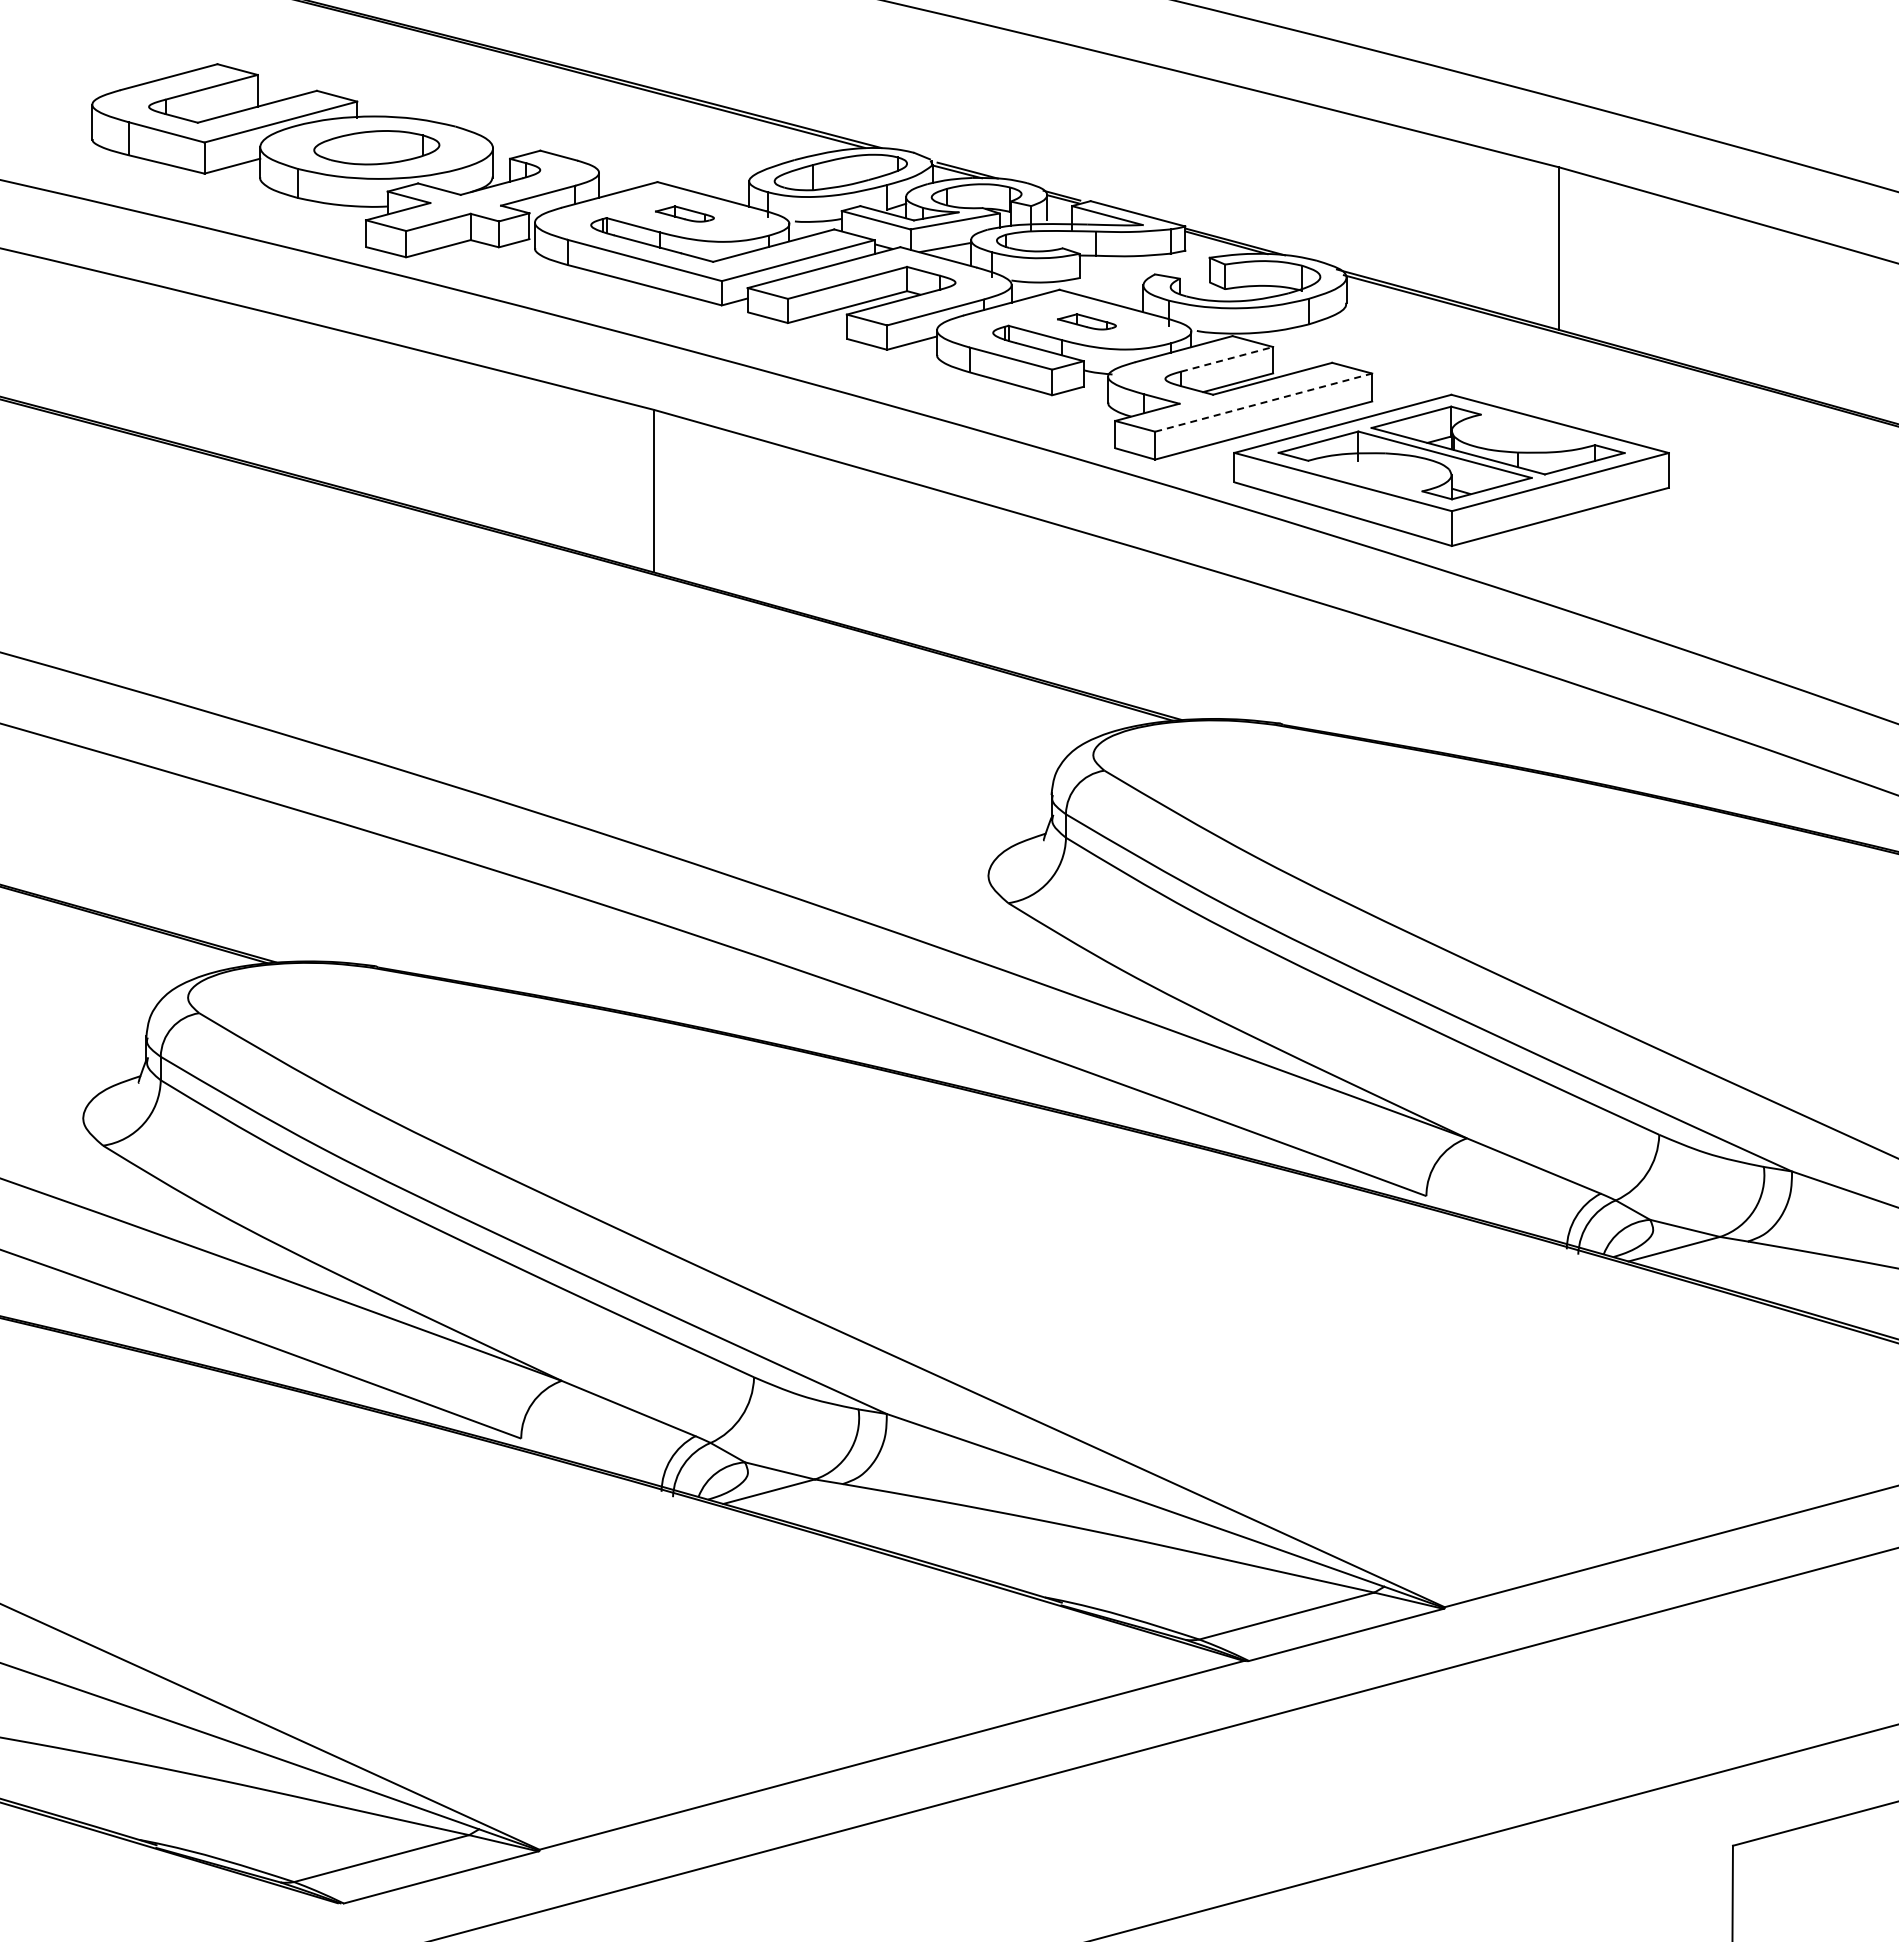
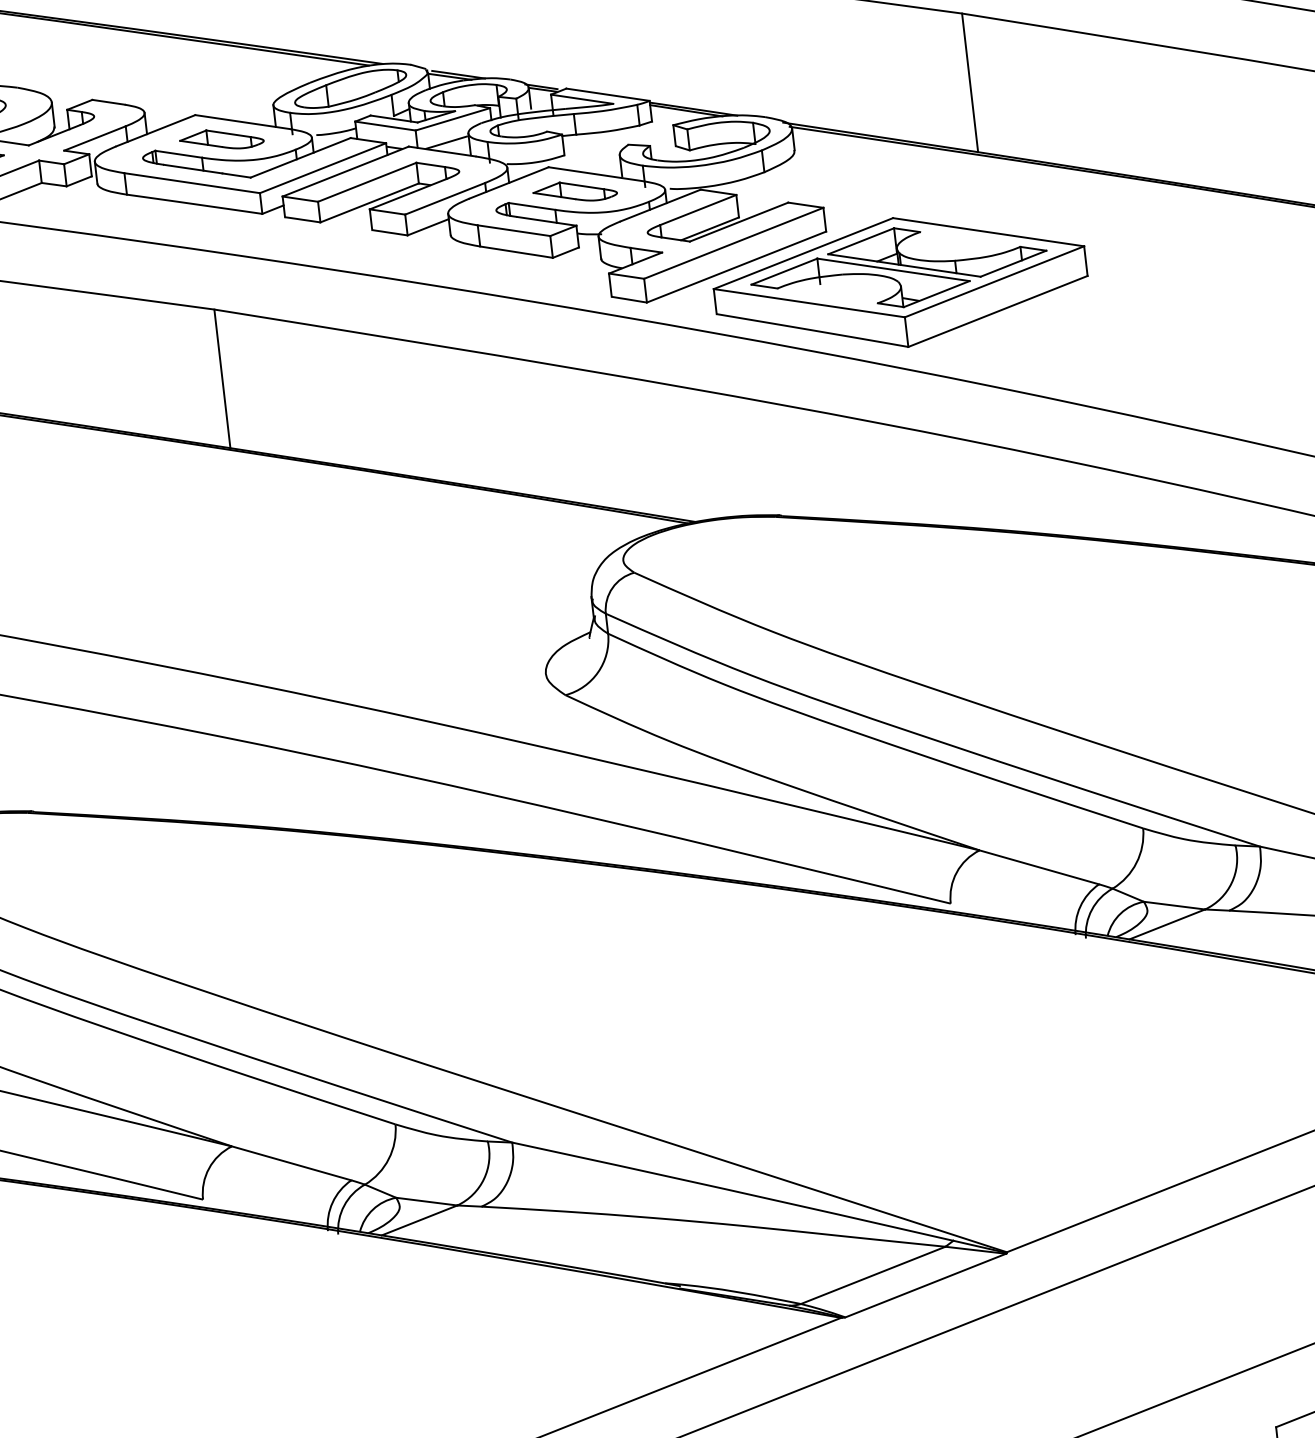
part: (684, 213) -> (221, 139), size x1.67
part: (1086, 321) -> (574, 191), size x1.67
line: (1227, 359) -> (698, 210), dashed -> solid
line: (1264, 402) -> (734, 243), dashed -> solid

